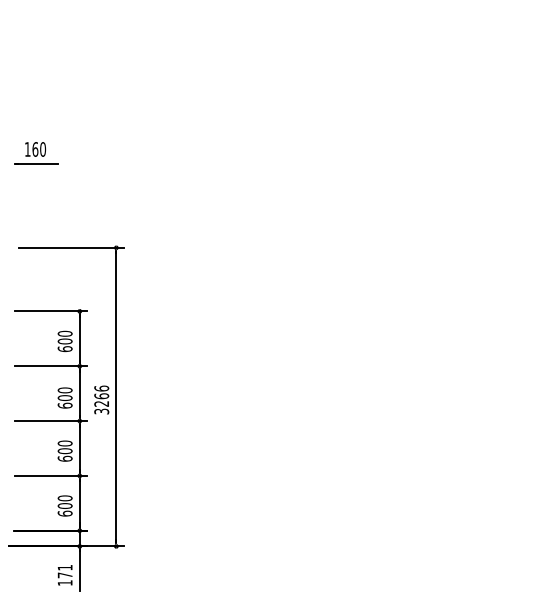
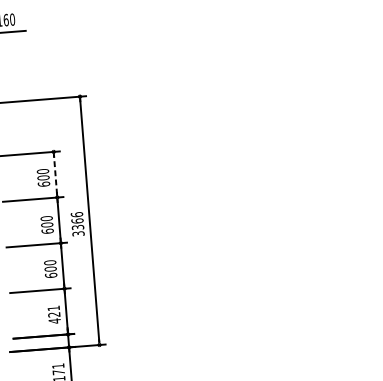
line: (79, 338) -> (55, 174), solid -> dashed
text: (102, 403) -> (78, 227), 3266 -> 3366
text: (64, 505) -> (53, 314), 600 -> 421

